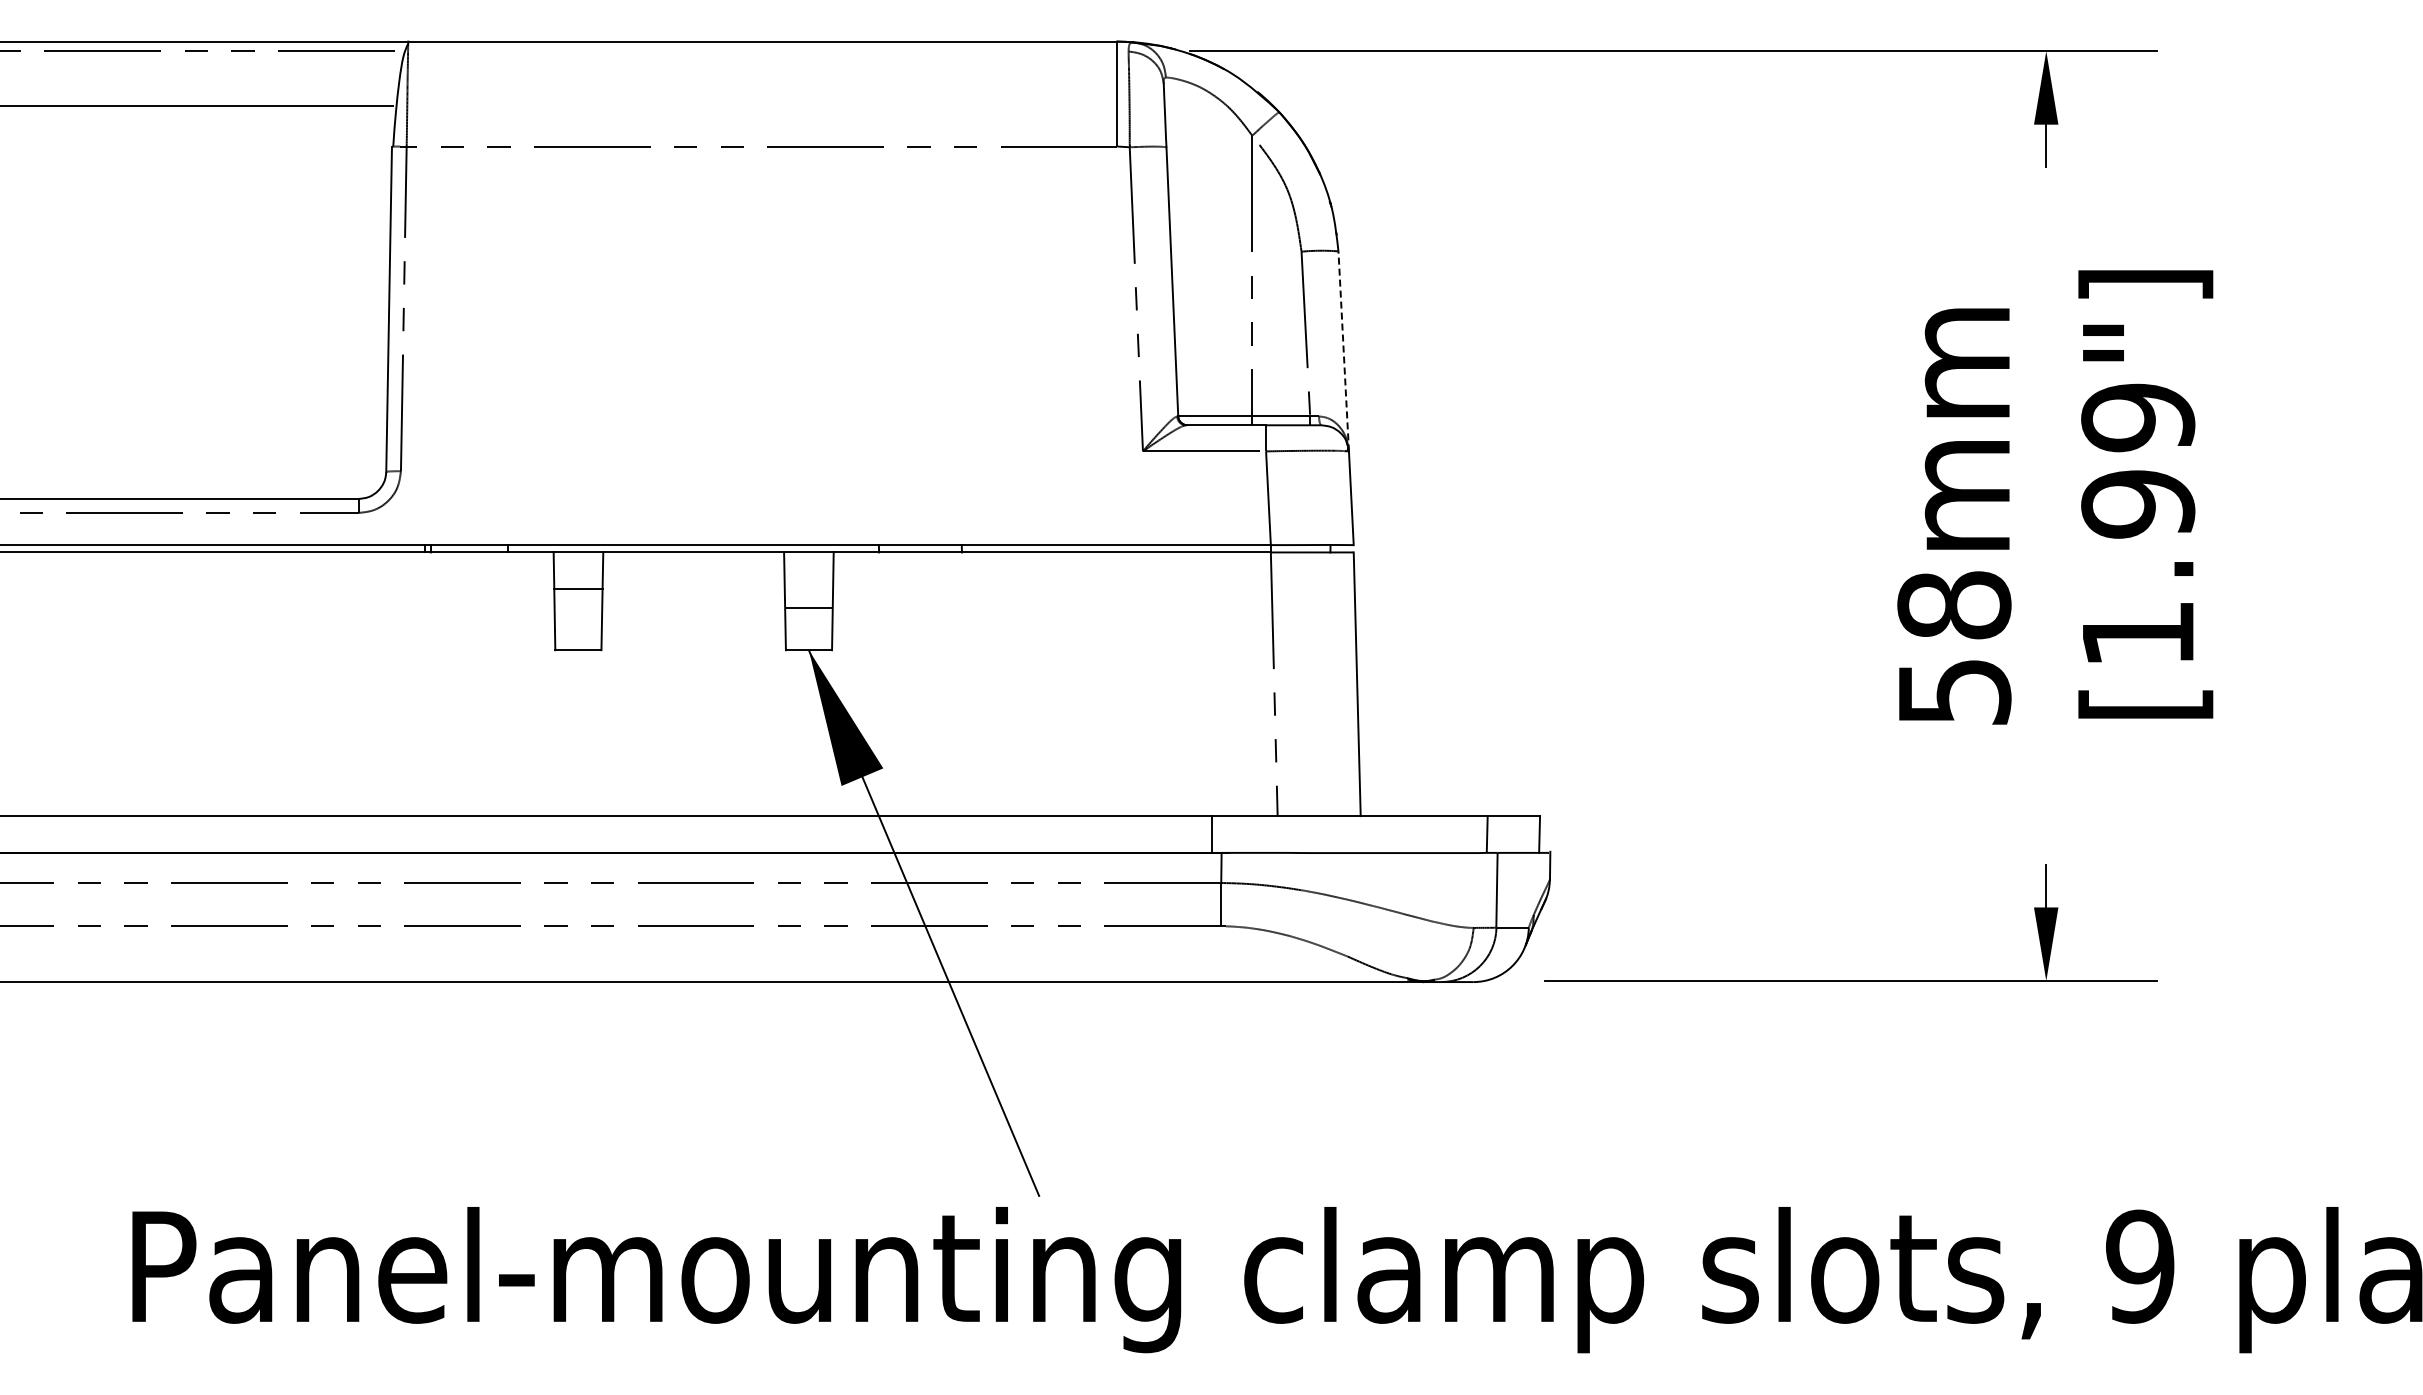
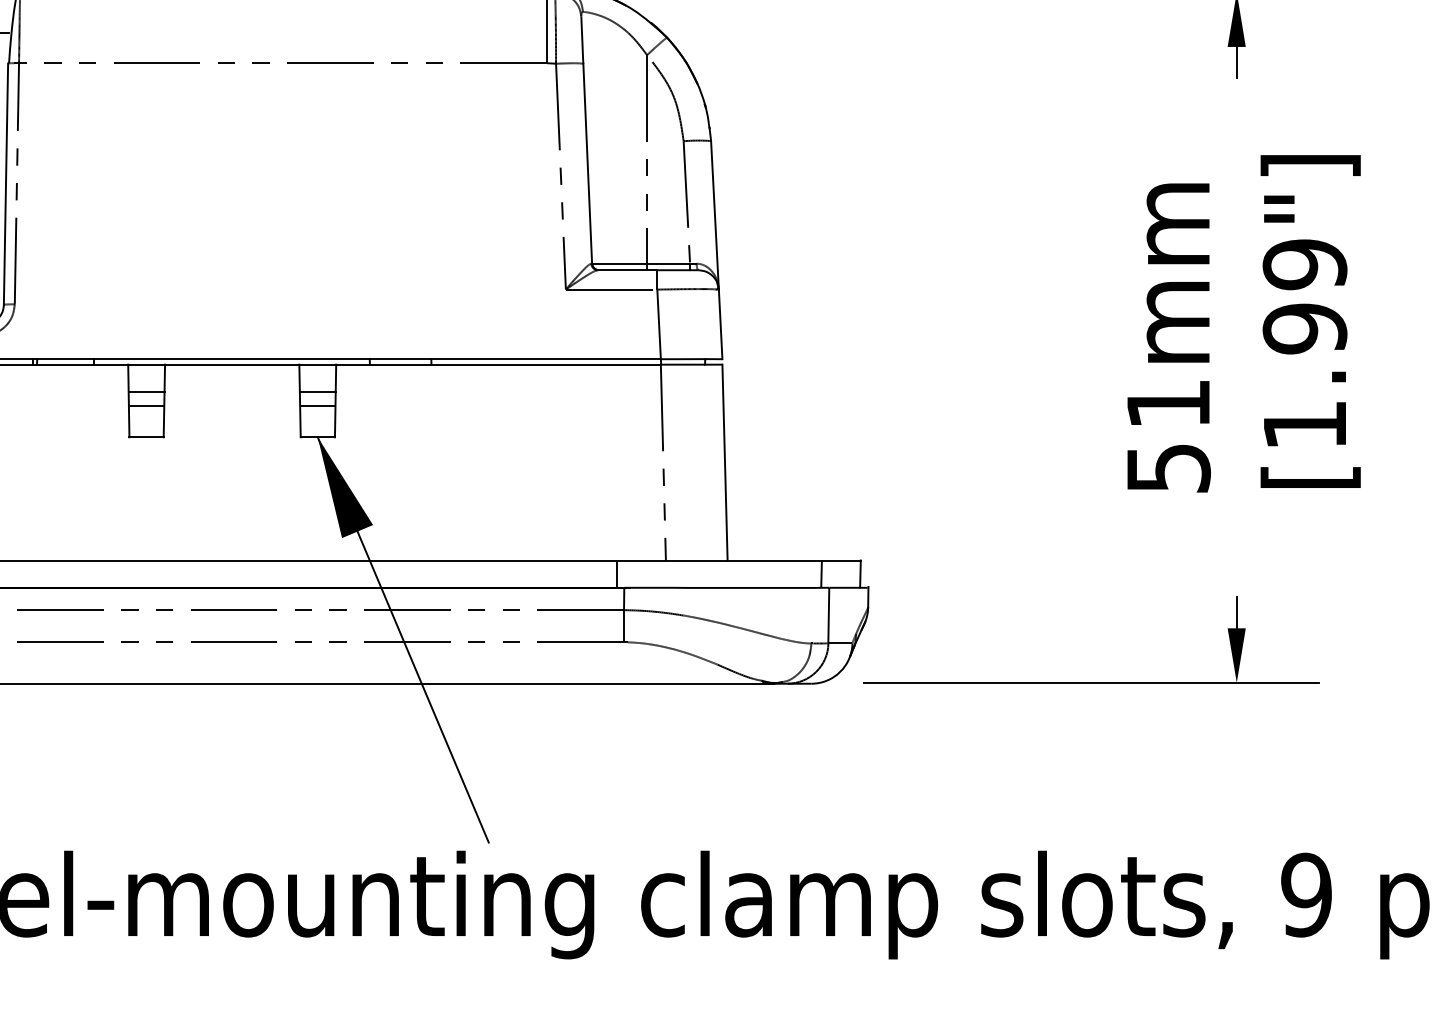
line: (1343, 350) -> (714, 214), dashed -> solid
line: (808, 589) -> (317, 392), added
text: (1954, 605) -> (1168, 404), 58mm -> 51mm
line: (578, 607) -> (146, 405), added

